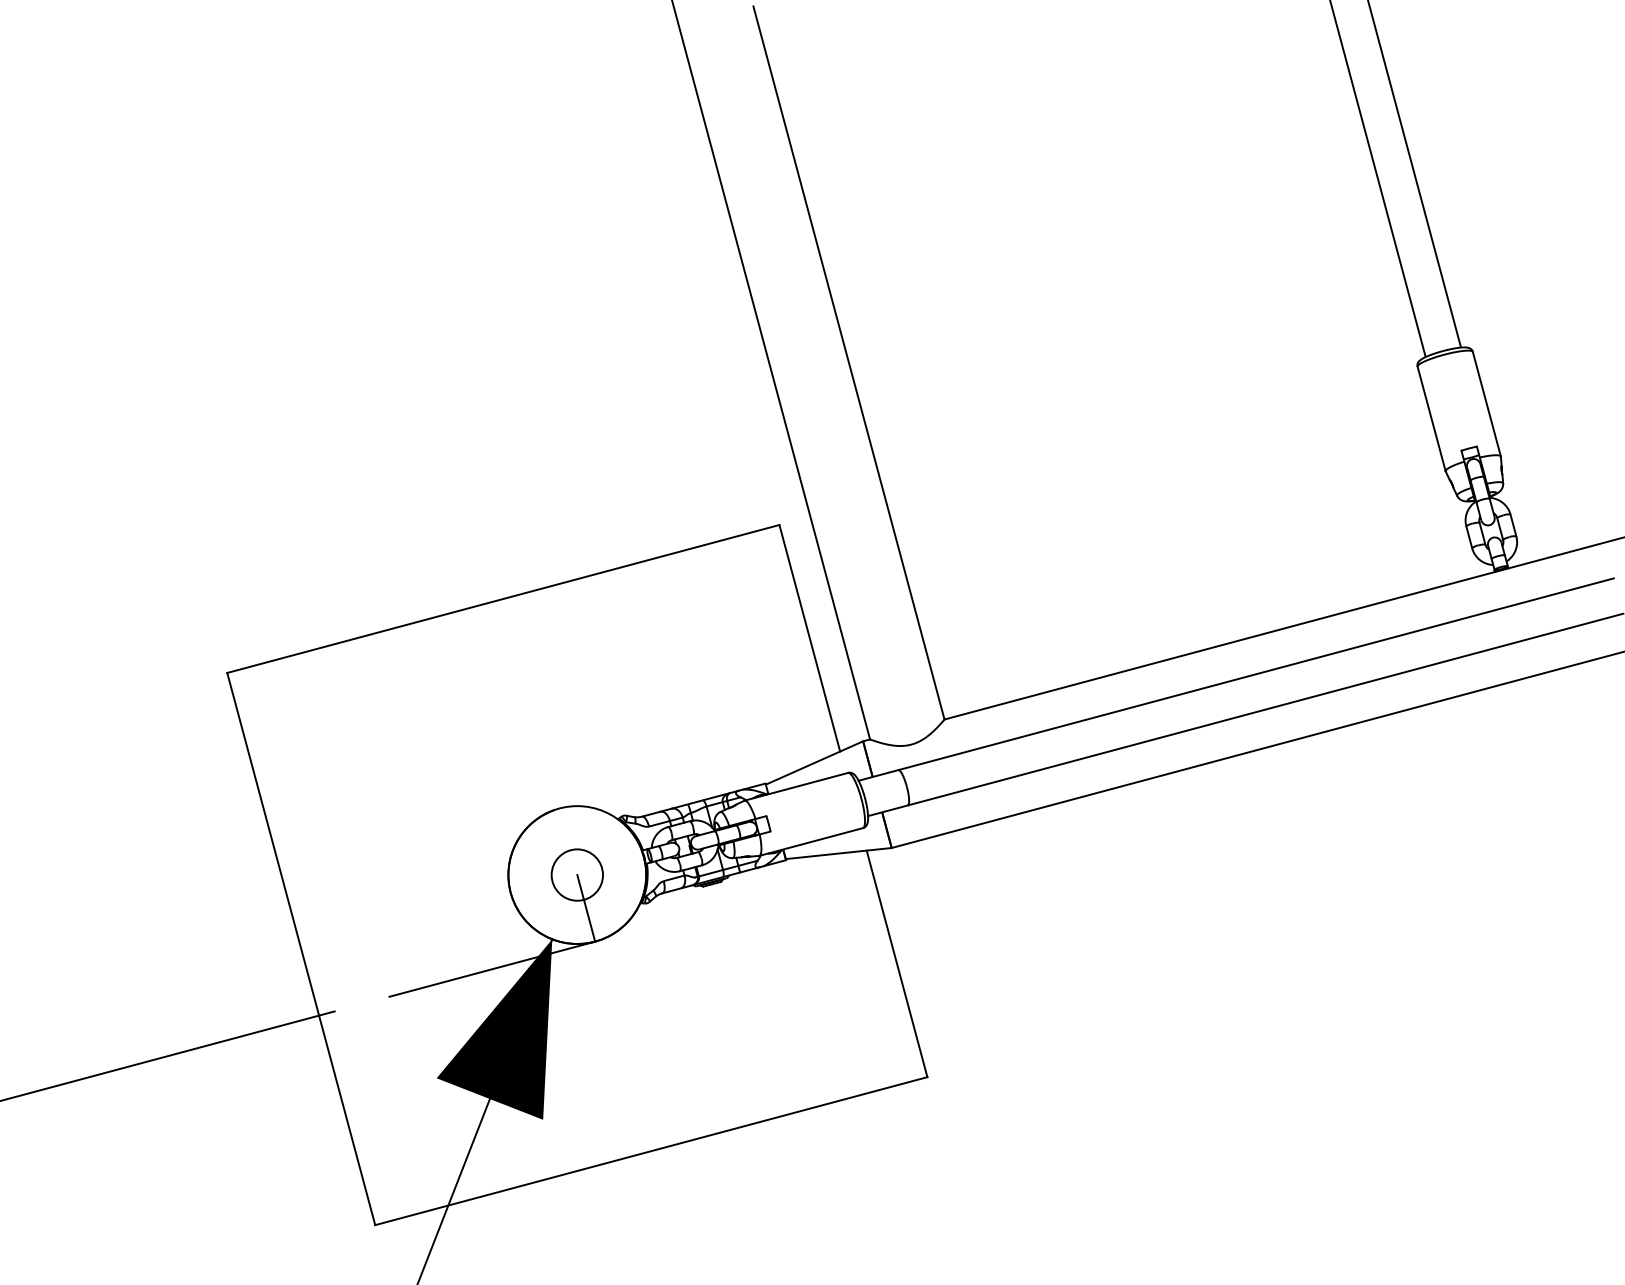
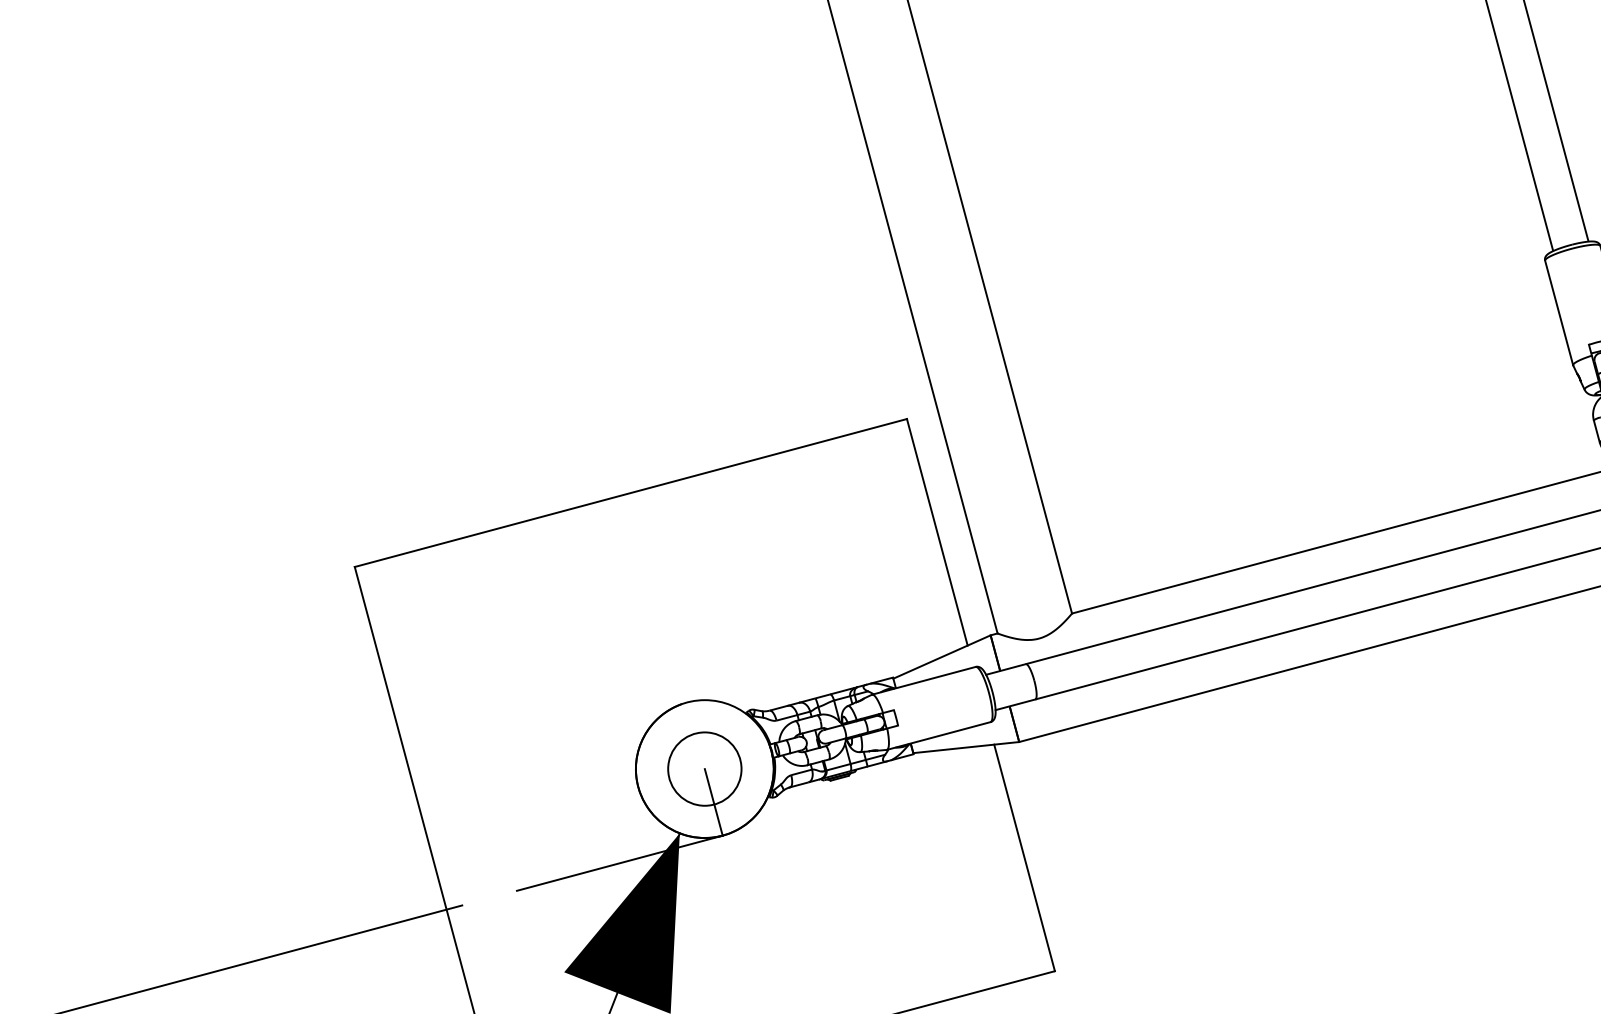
circle: (577, 874) -> (705, 768), size x1.43

